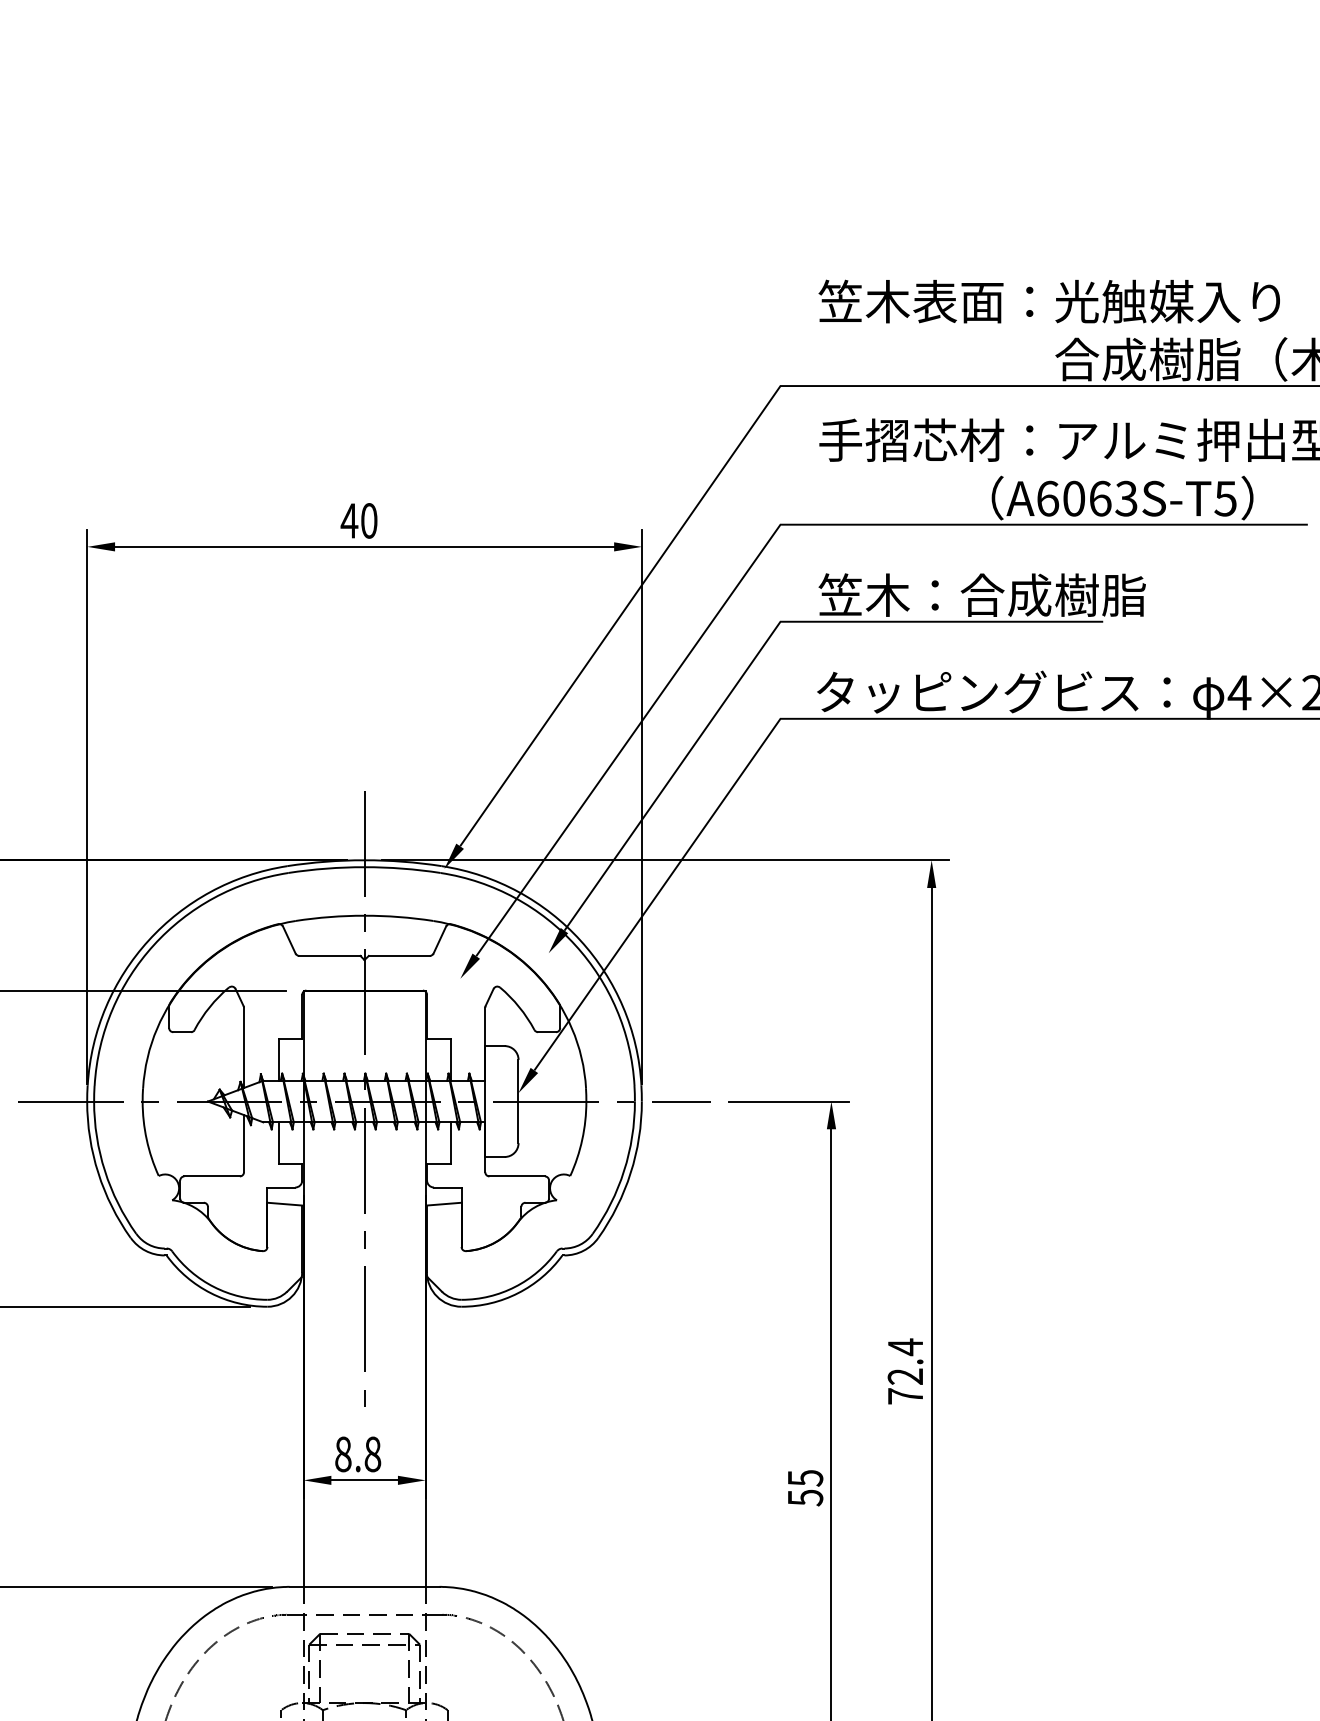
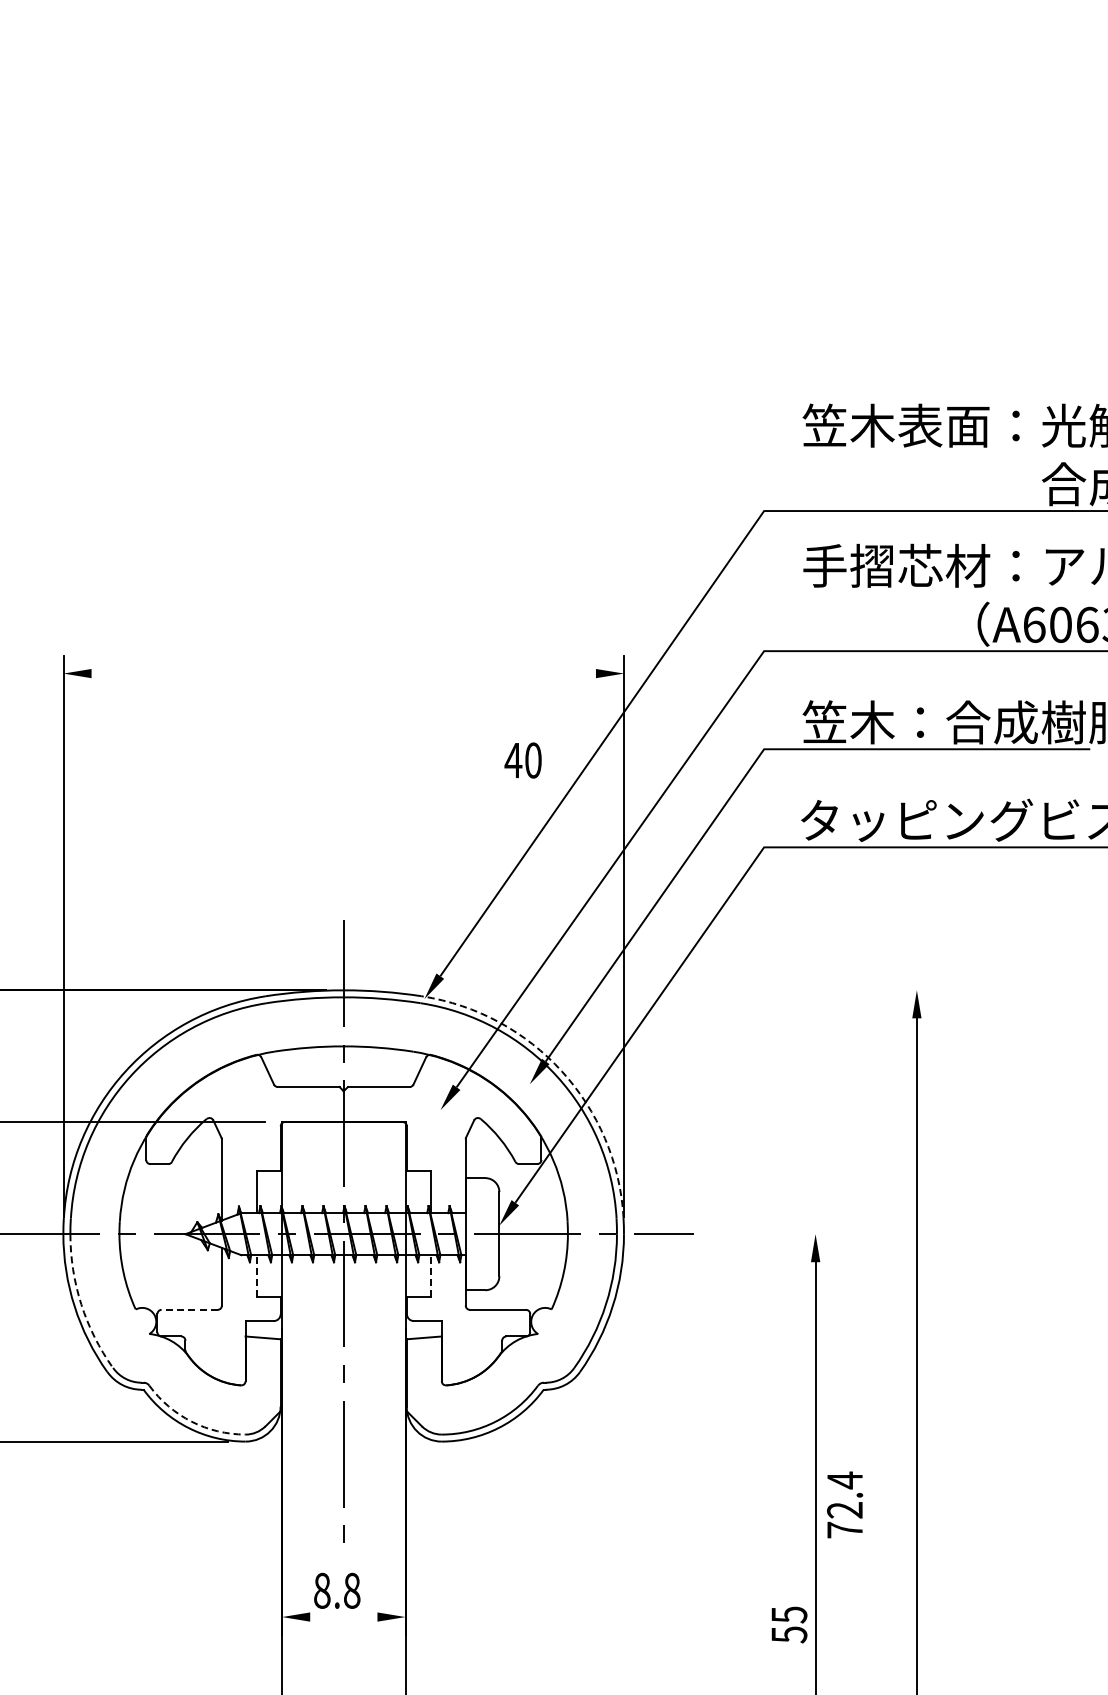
text: (358, 520) -> (522, 760), moved
line: (364, 546) -> (343, 673), removed
line: (664, 860) -> (646, 990), removed
arc: (580, 940) -> (561, 1071), solid -> dashed
line: (788, 1101) -> (772, 1234), removed
line: (278, 1143) -> (256, 1276), solid -> dashed
line: (450, 1143) -> (430, 1276), solid -> dashed
arc: (104, 1171) -> (80, 1304), solid -> dashed
line: (212, 1176) -> (190, 1309), solid -> dashed
arc: (214, 1287) -> (192, 1422), solid -> dashed
text: (905, 1371) -> (844, 1505), moved
line: (364, 1480) -> (343, 1617), removed

